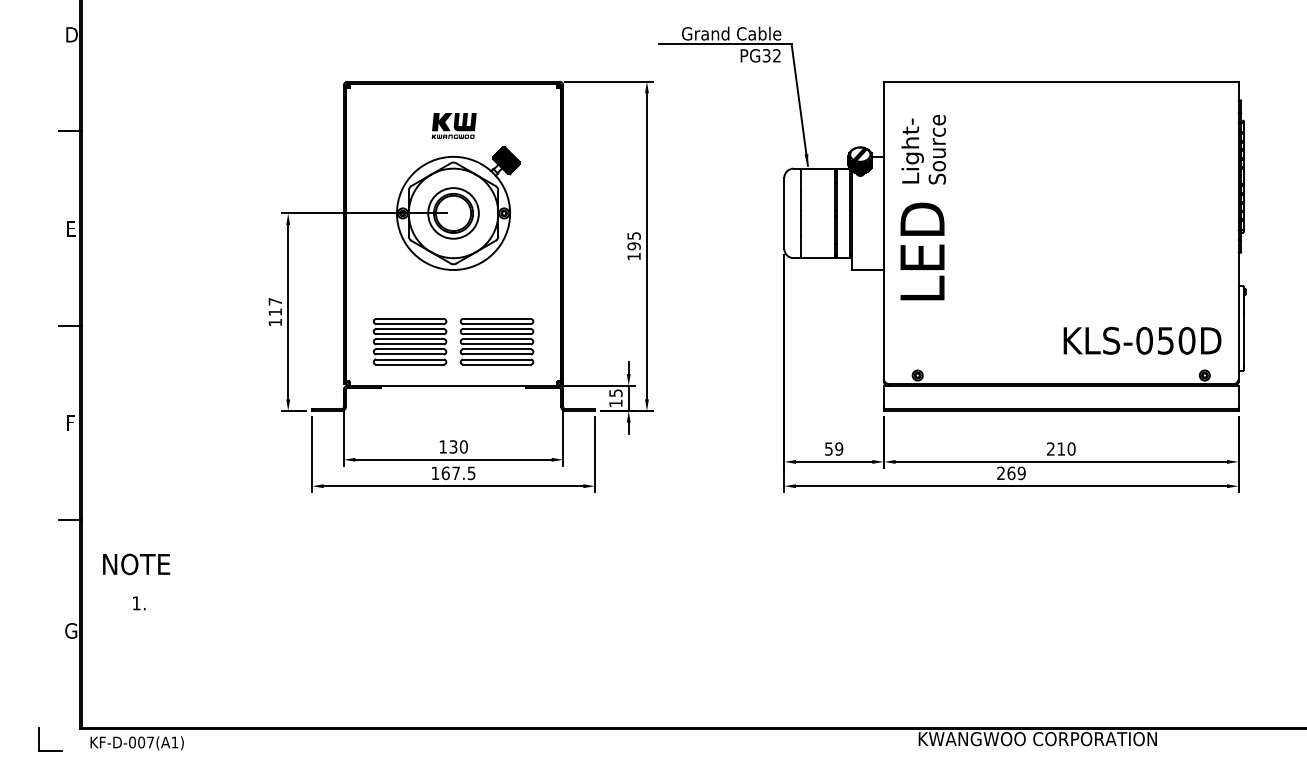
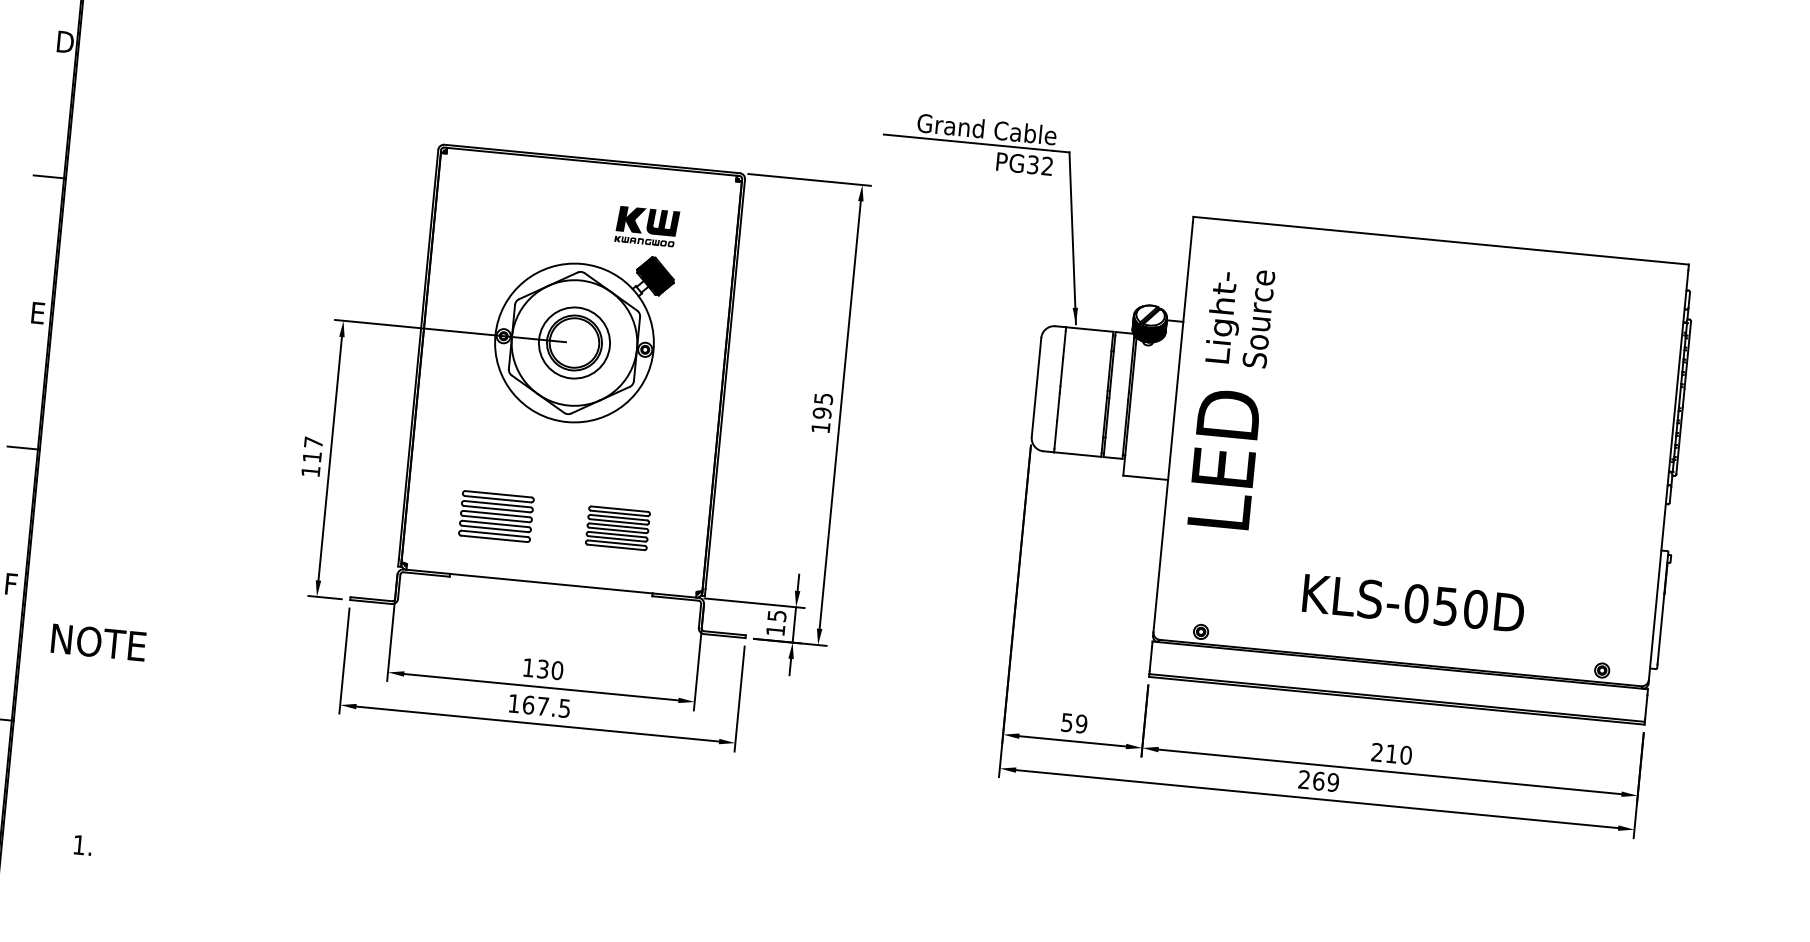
part: (453, 125) -> (646, 225), moved
text: (1142, 340) -> (1413, 602), moved
part: (409, 341) -> (495, 516), size x0.7
part: (496, 341) -> (617, 527), size x0.6
text: (136, 564) -> (98, 642), moved

